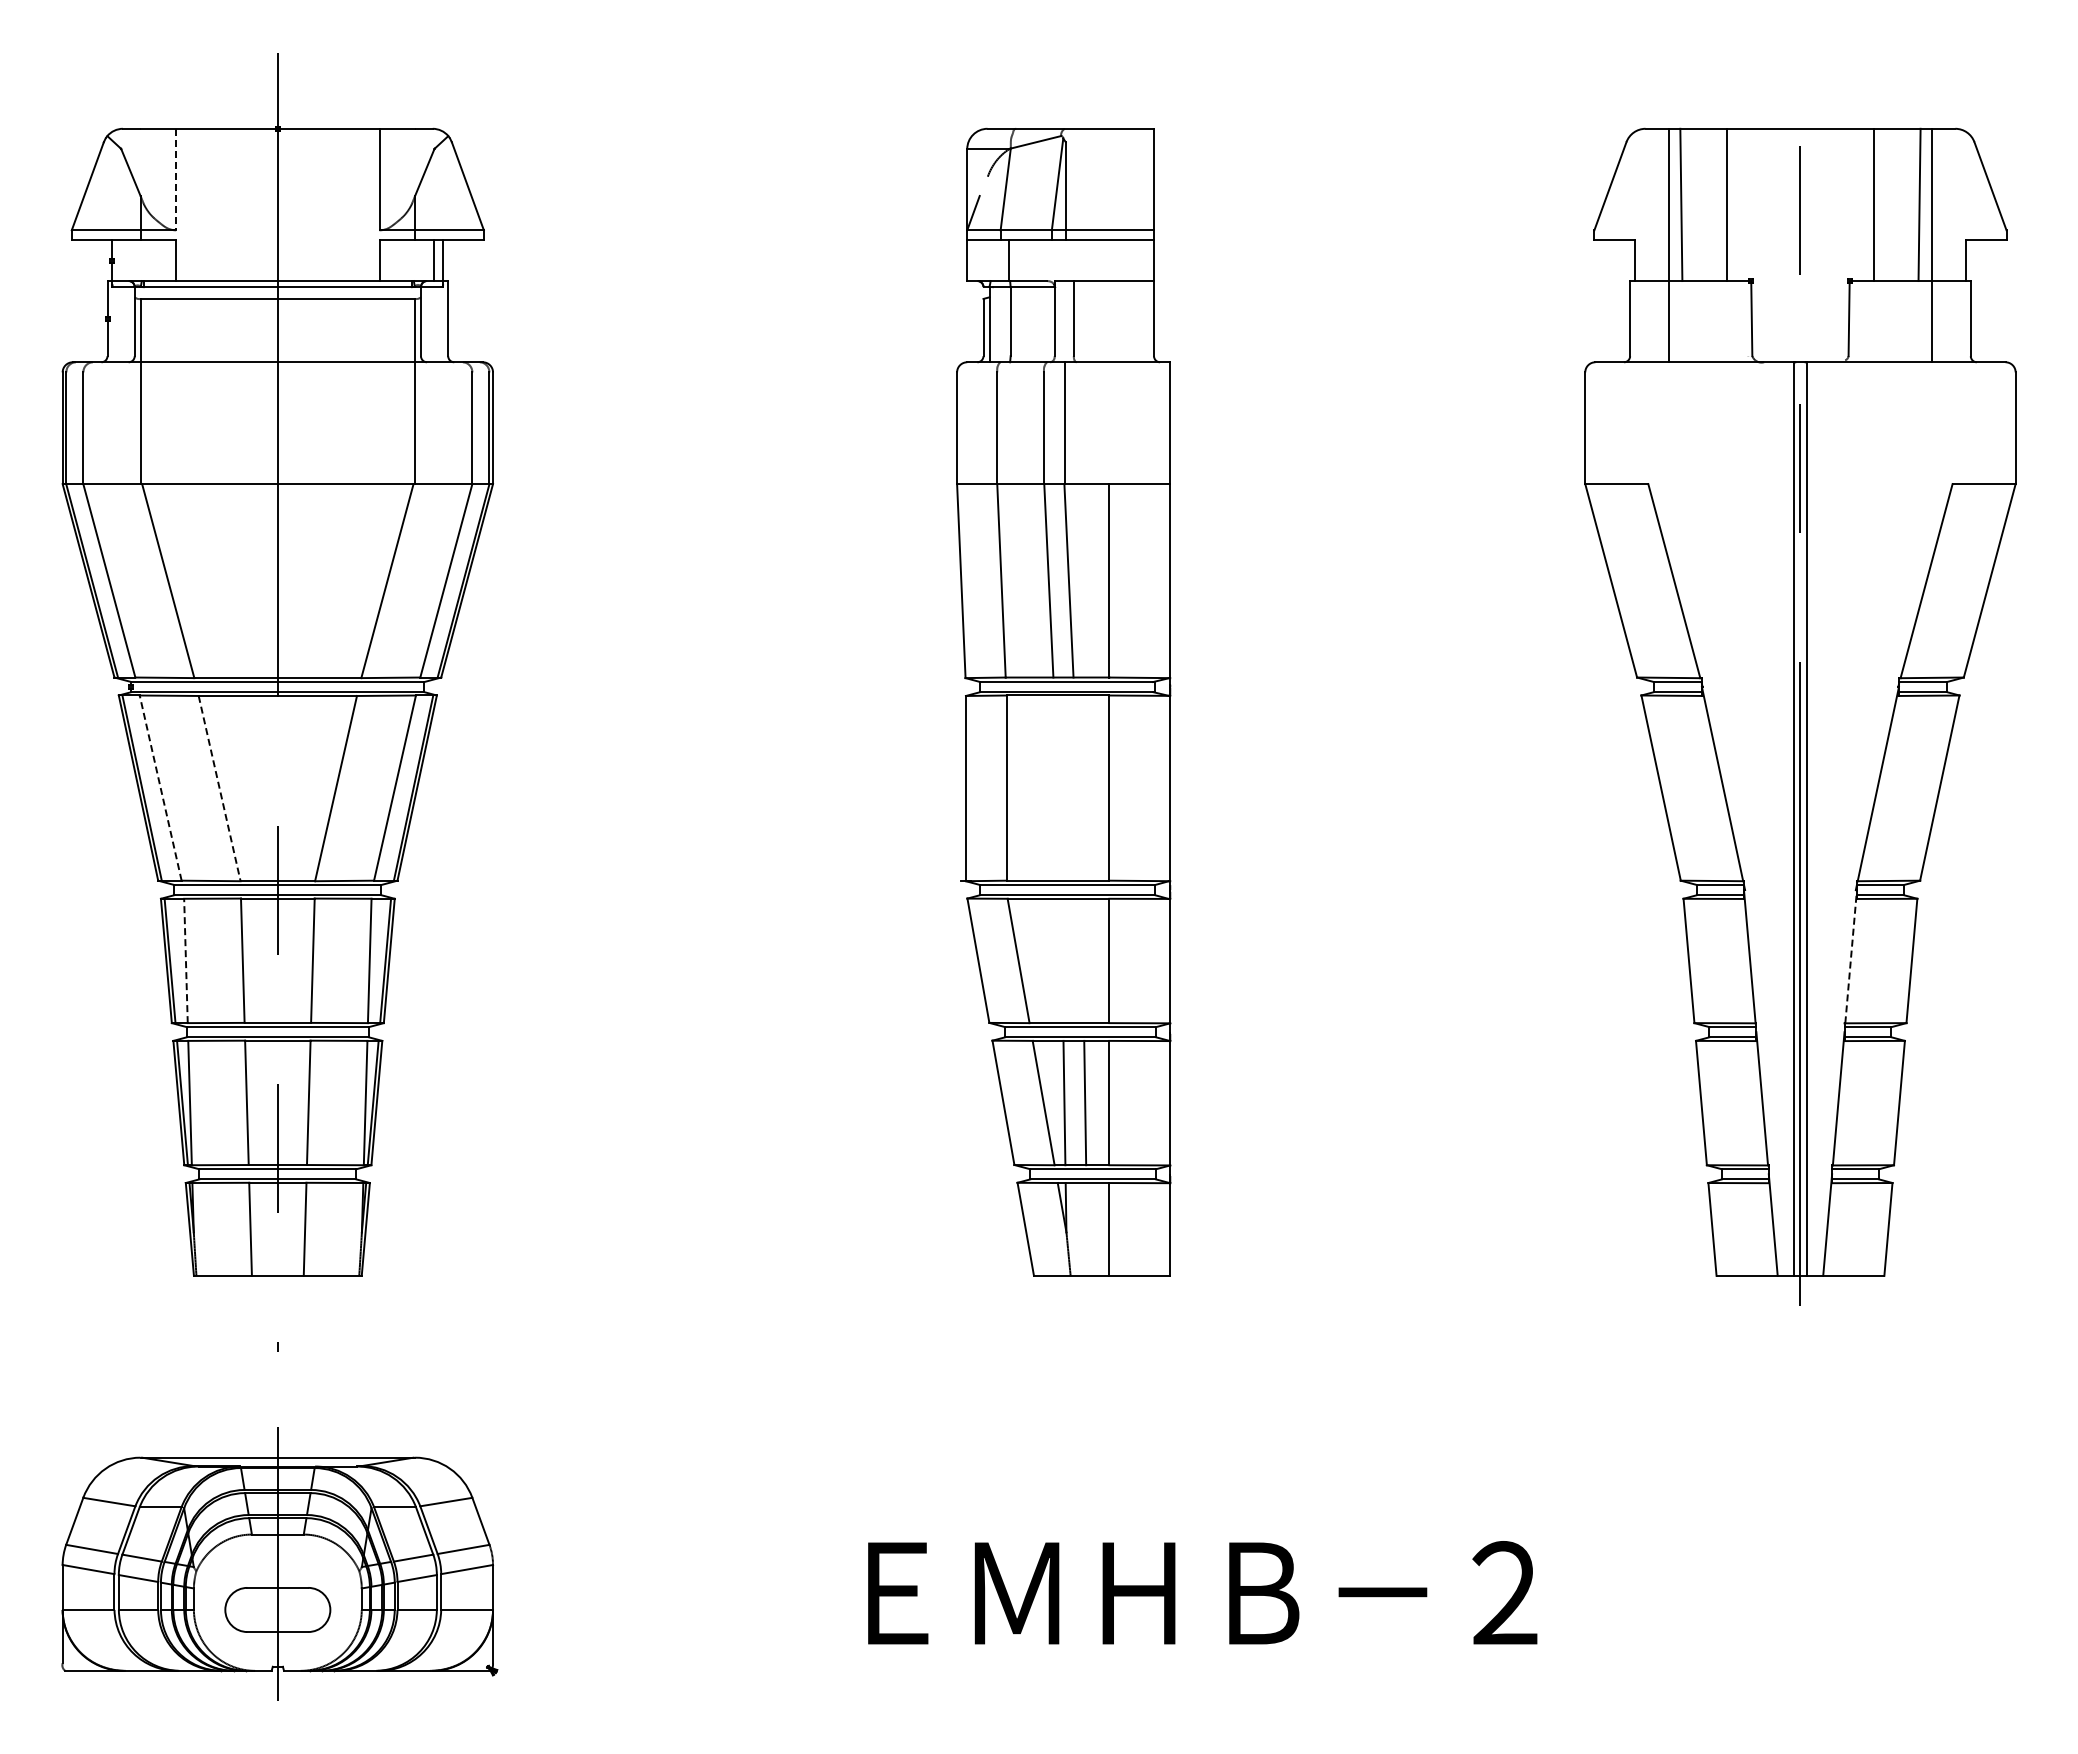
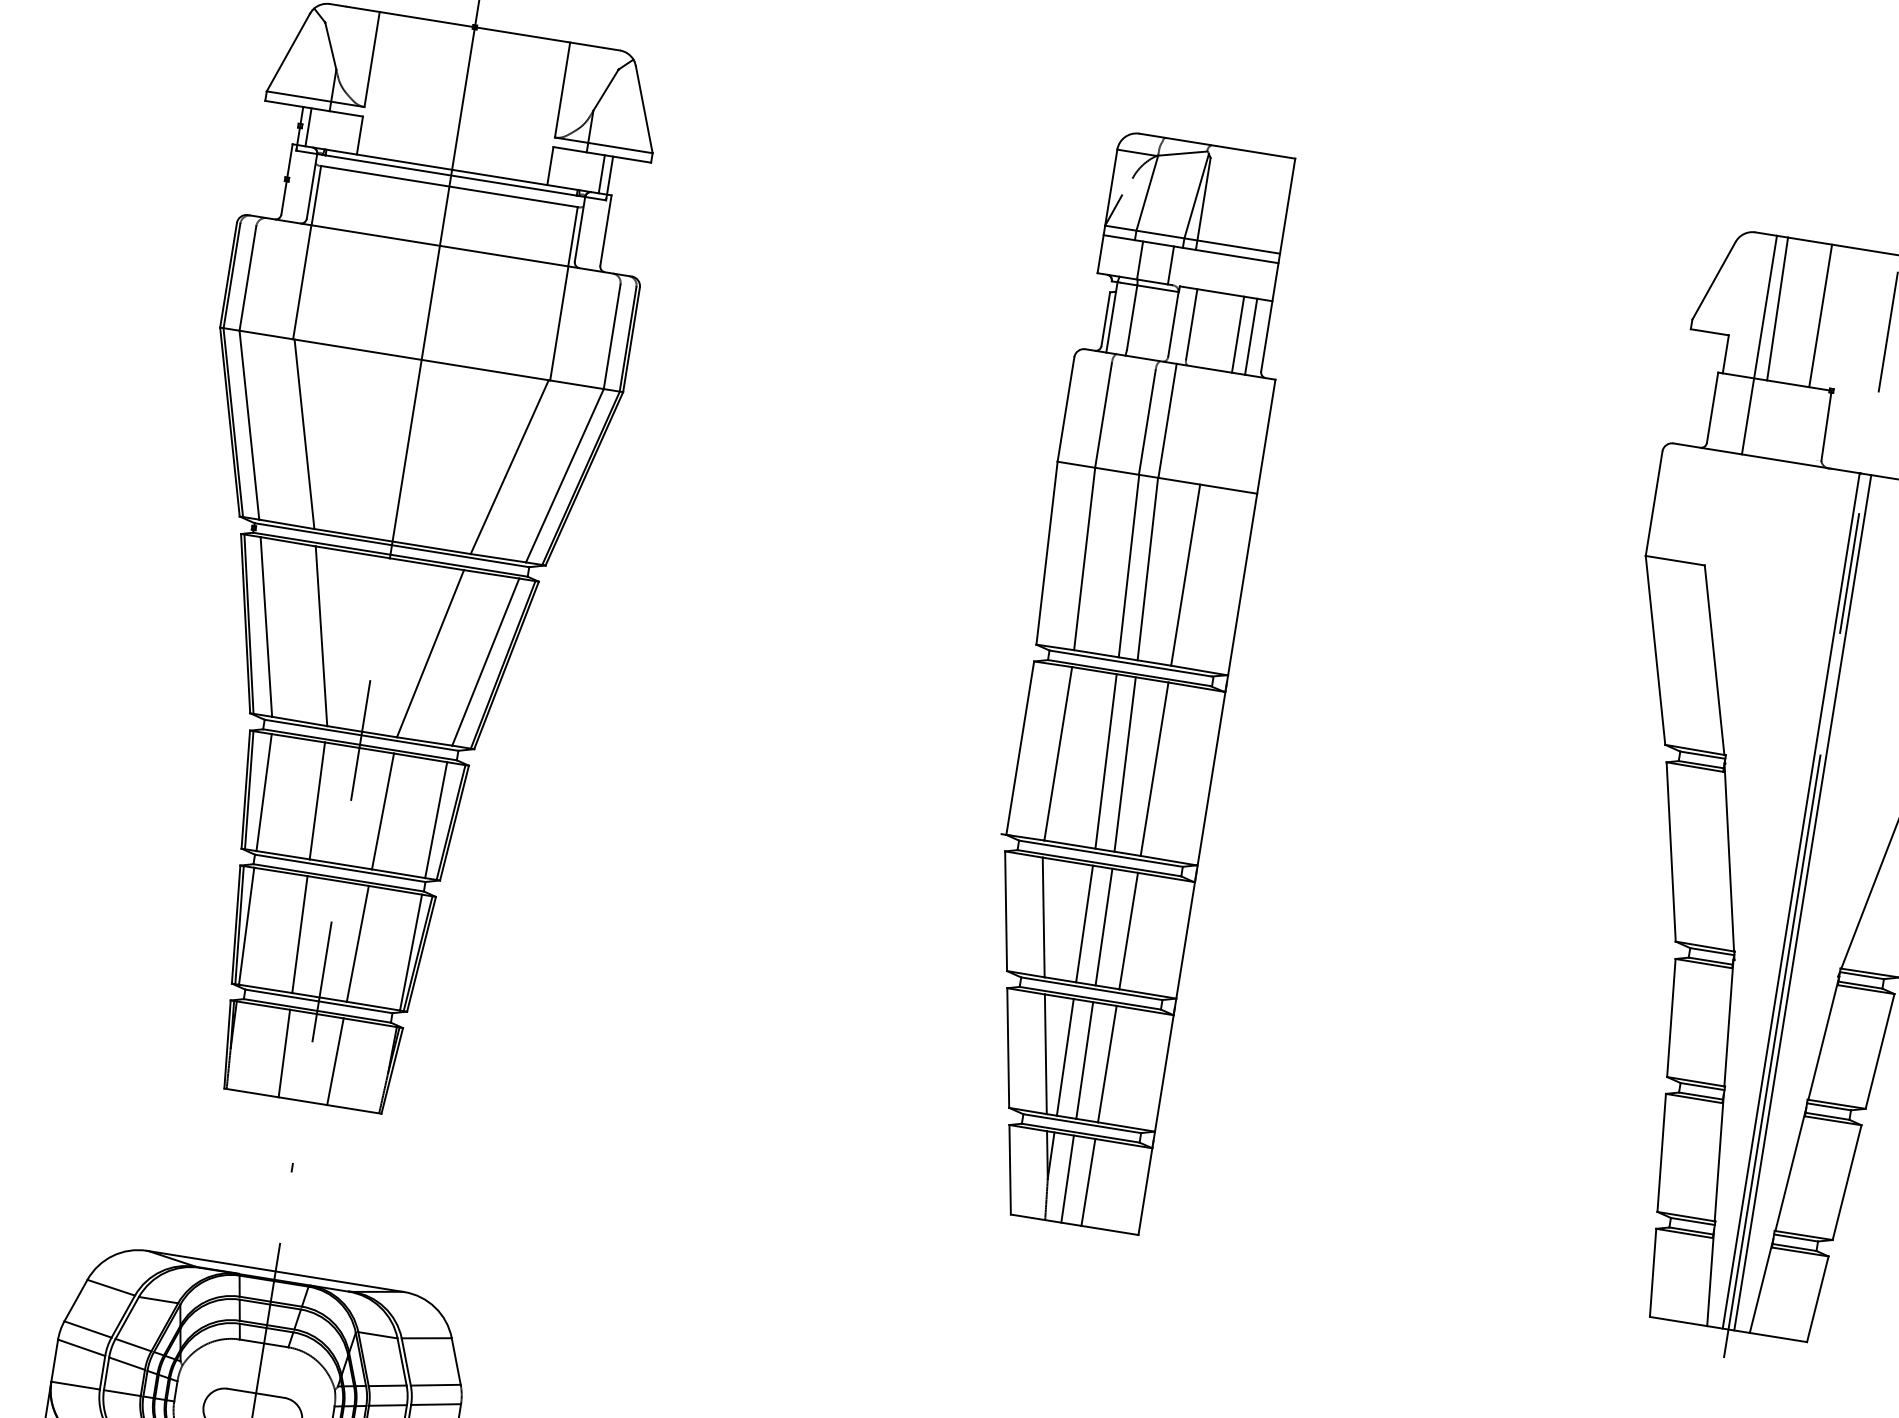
line: (176, 179) -> (372, 59), dashed -> solid
line: (121, 260) -> (308, 127), added
line: (1042, 260) -> (1171, 265), added
line: (1123, 321) -> (1237, 334), added
line: (1137, 321) -> (1250, 336), added
line: (1057, 787) -> (1106, 760), added
line: (1077, 787) -> (1124, 763), added
line: (160, 788) -> (266, 627), dashed -> solid
line: (219, 788) -> (321, 636), dashed -> solid
line: (1851, 956) -> (1824, 1038), dashed -> solid
line: (185, 960) -> (263, 792), dashed -> solid
line: (1062, 960) -> (1084, 923), added
line: (1082, 960) -> (1103, 926), added
line: (1086, 1229) -> (1066, 1179), added

